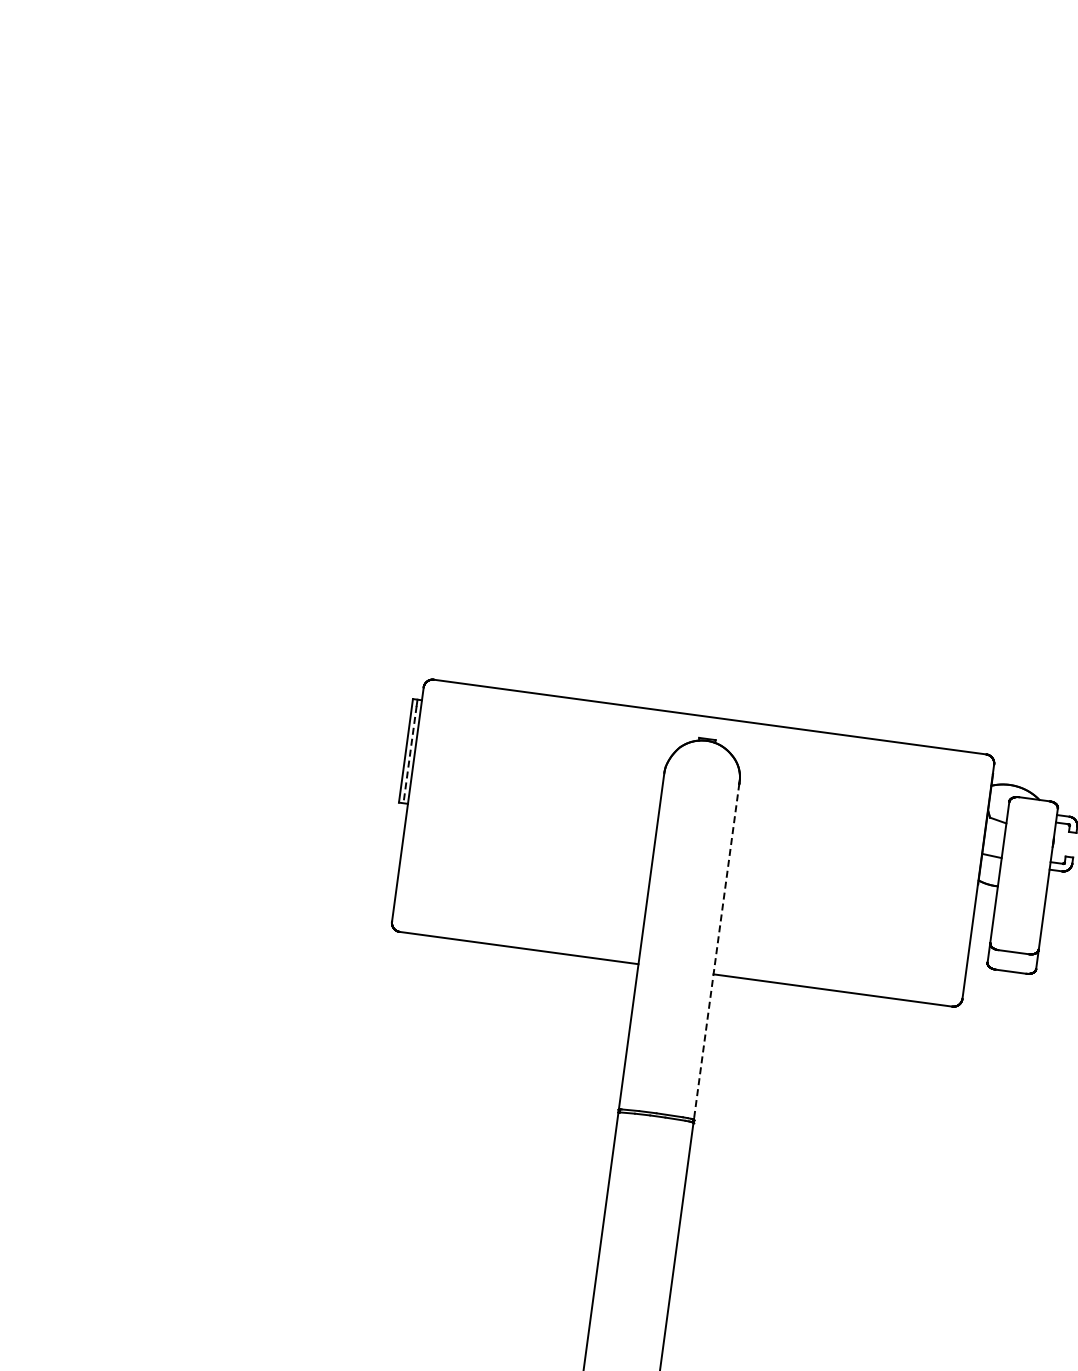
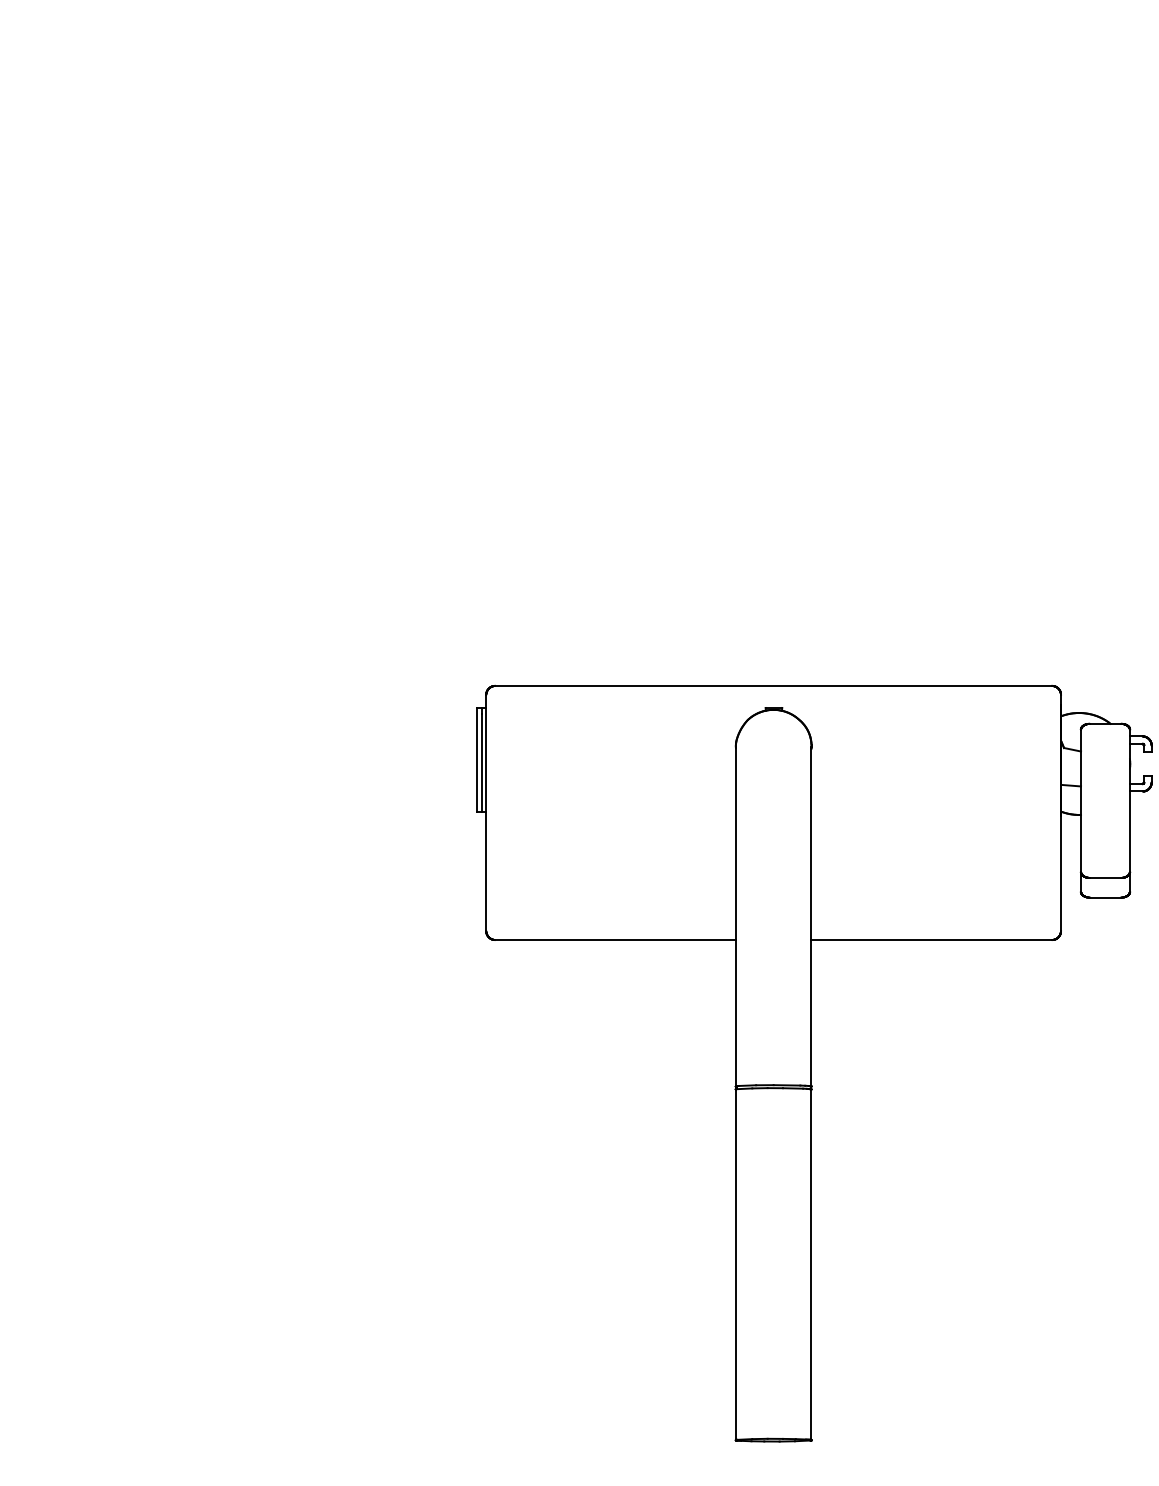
line: (409, 754) -> (481, 763), dashed -> solid
line: (716, 951) -> (811, 917), dashed -> solid

